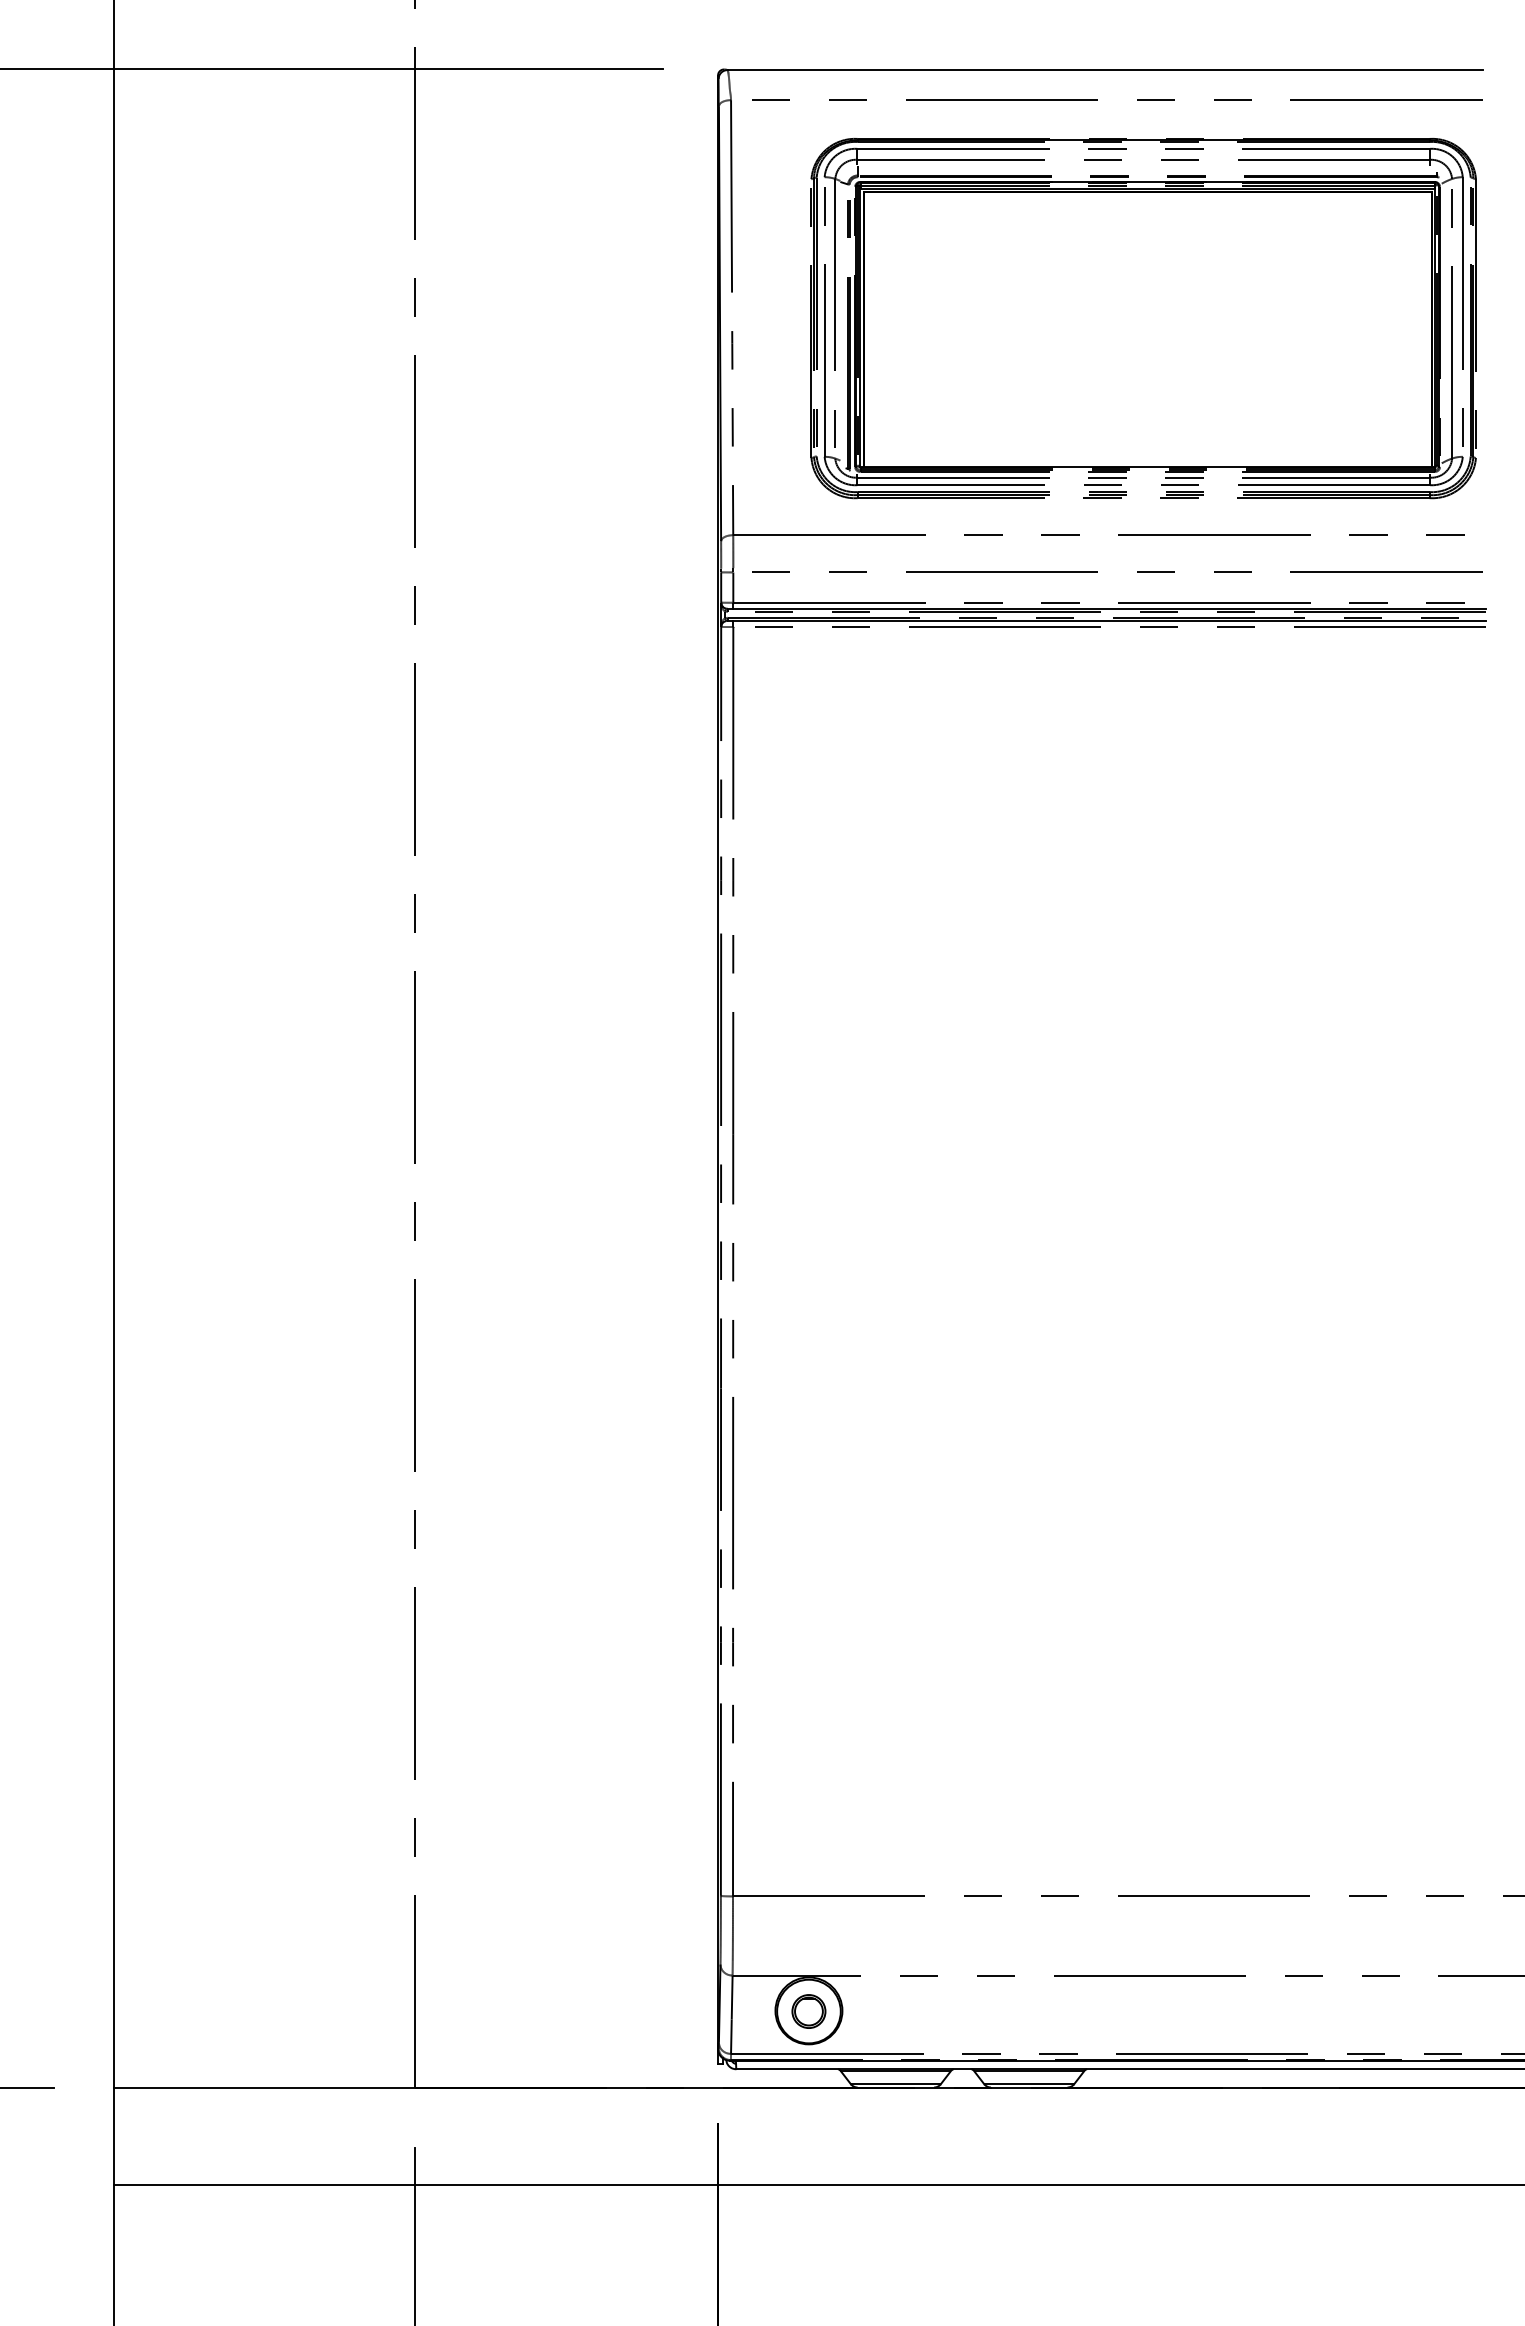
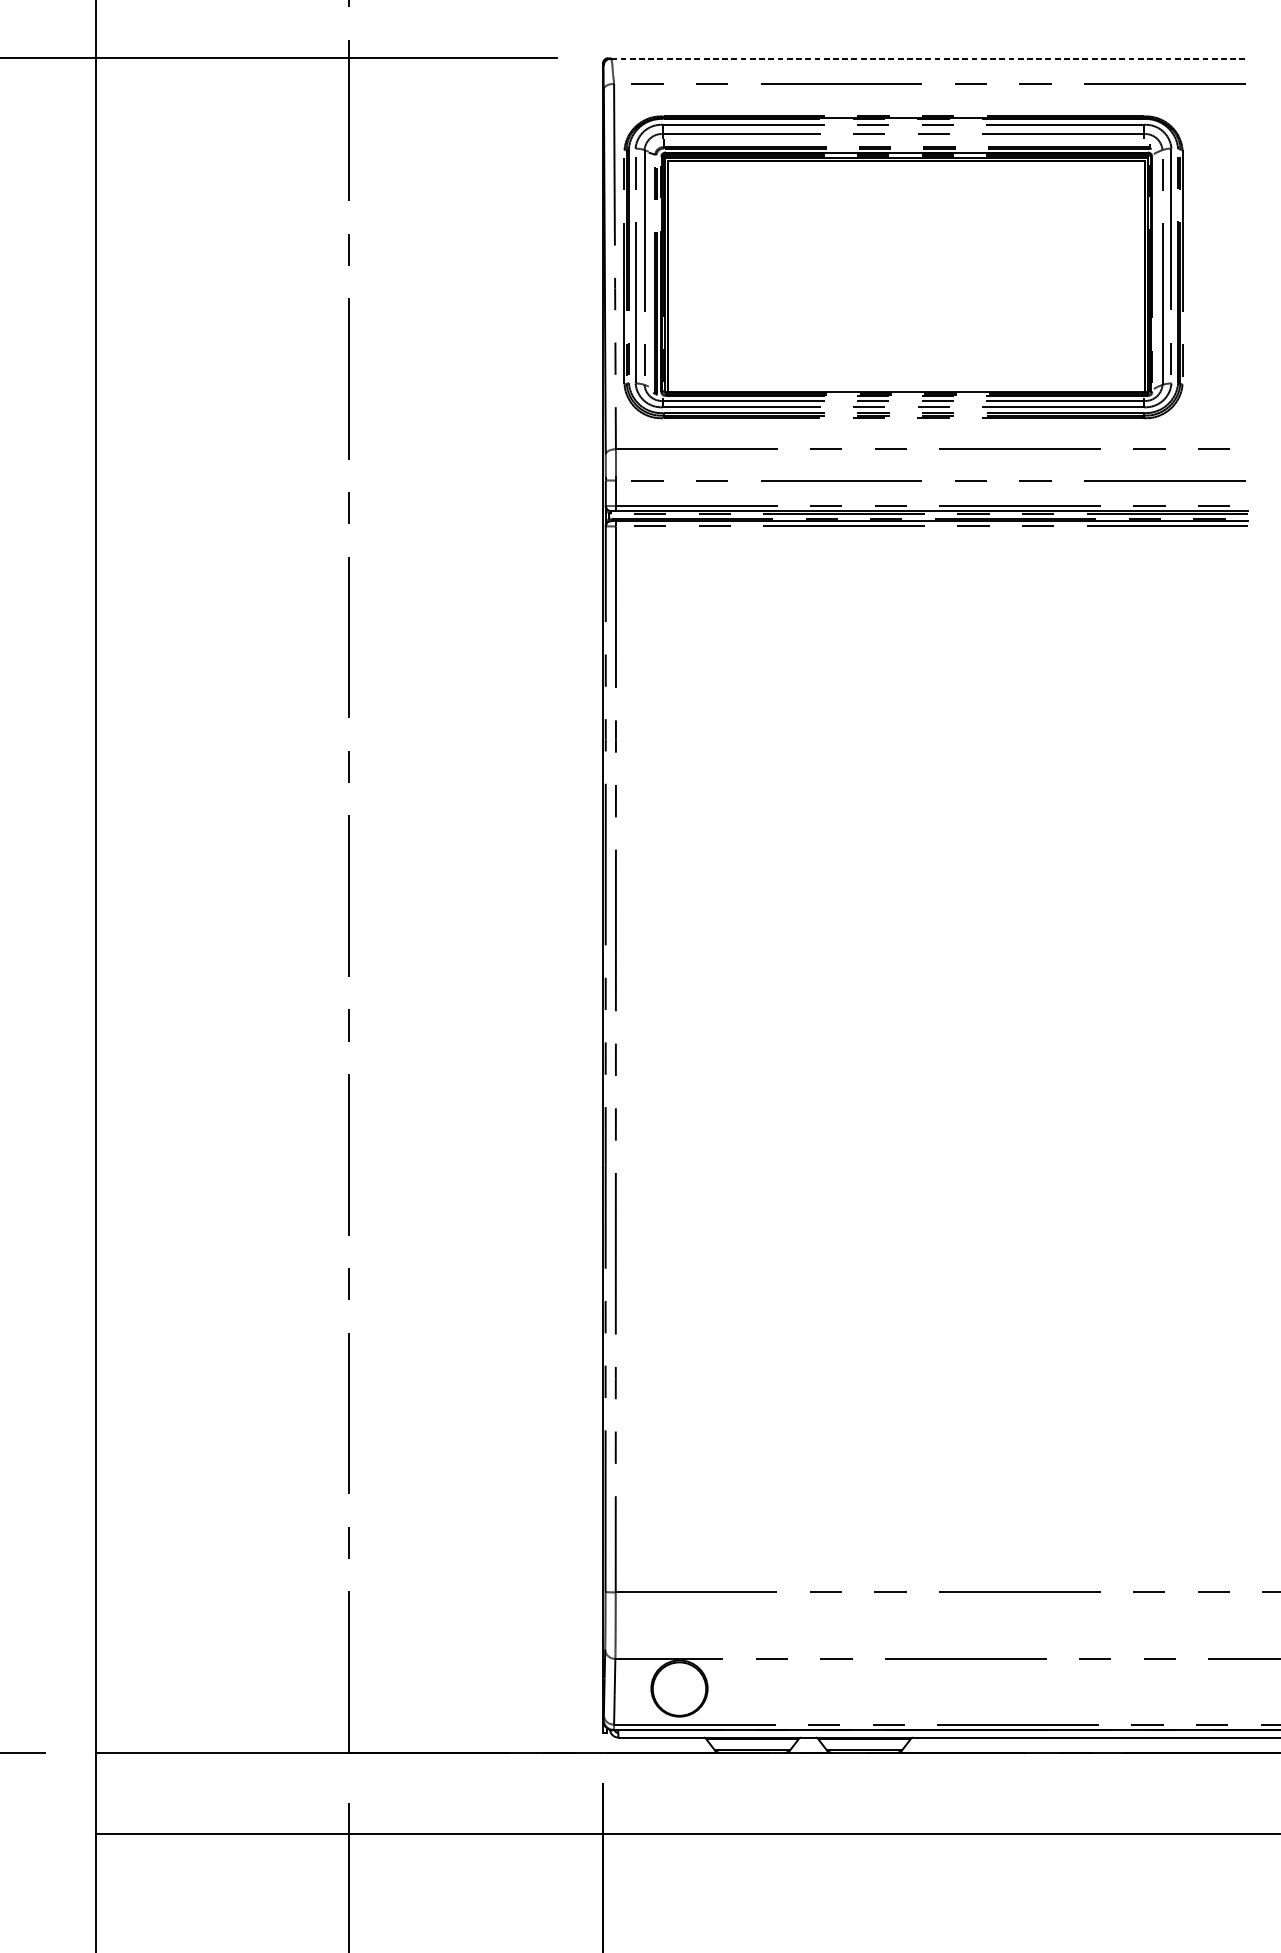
line: (1105, 70) -> (928, 59), solid -> dashed
part: (1143, 318) -> (903, 267), moved
part: (808, 2011) -> (679, 1689), removed

